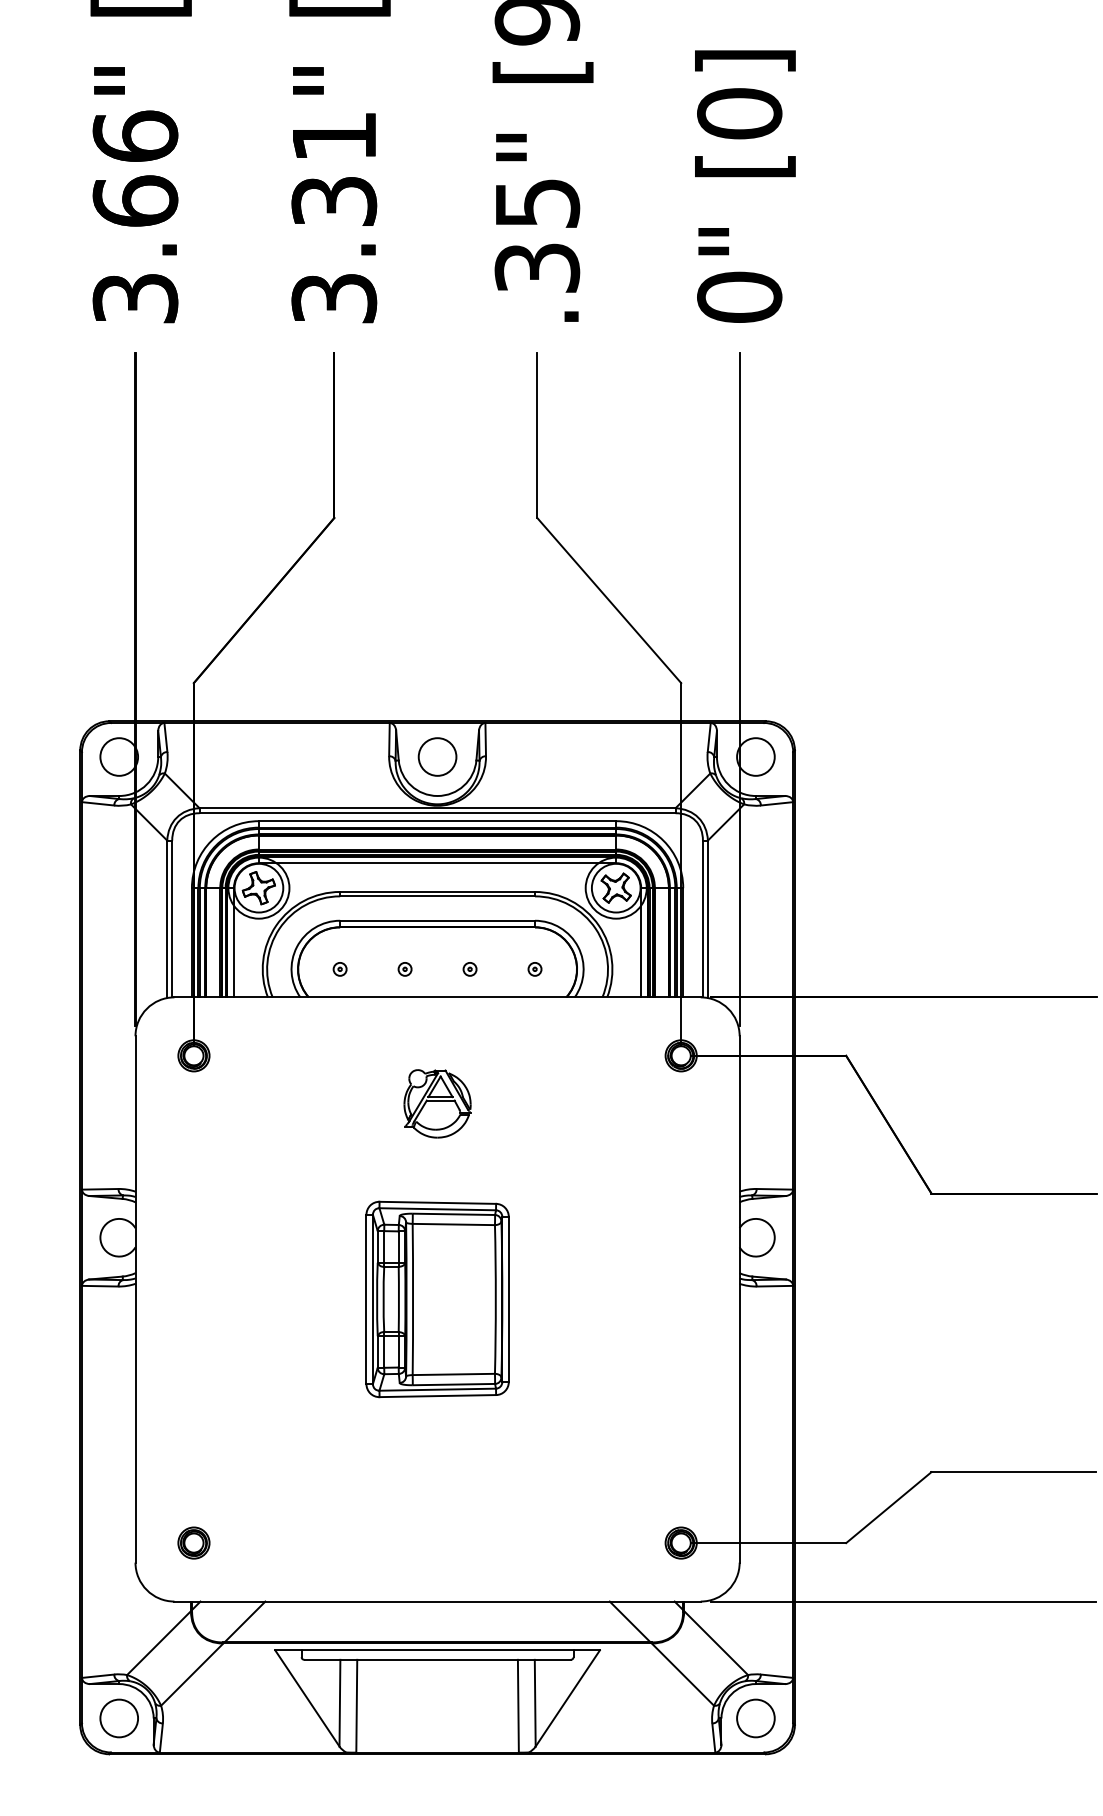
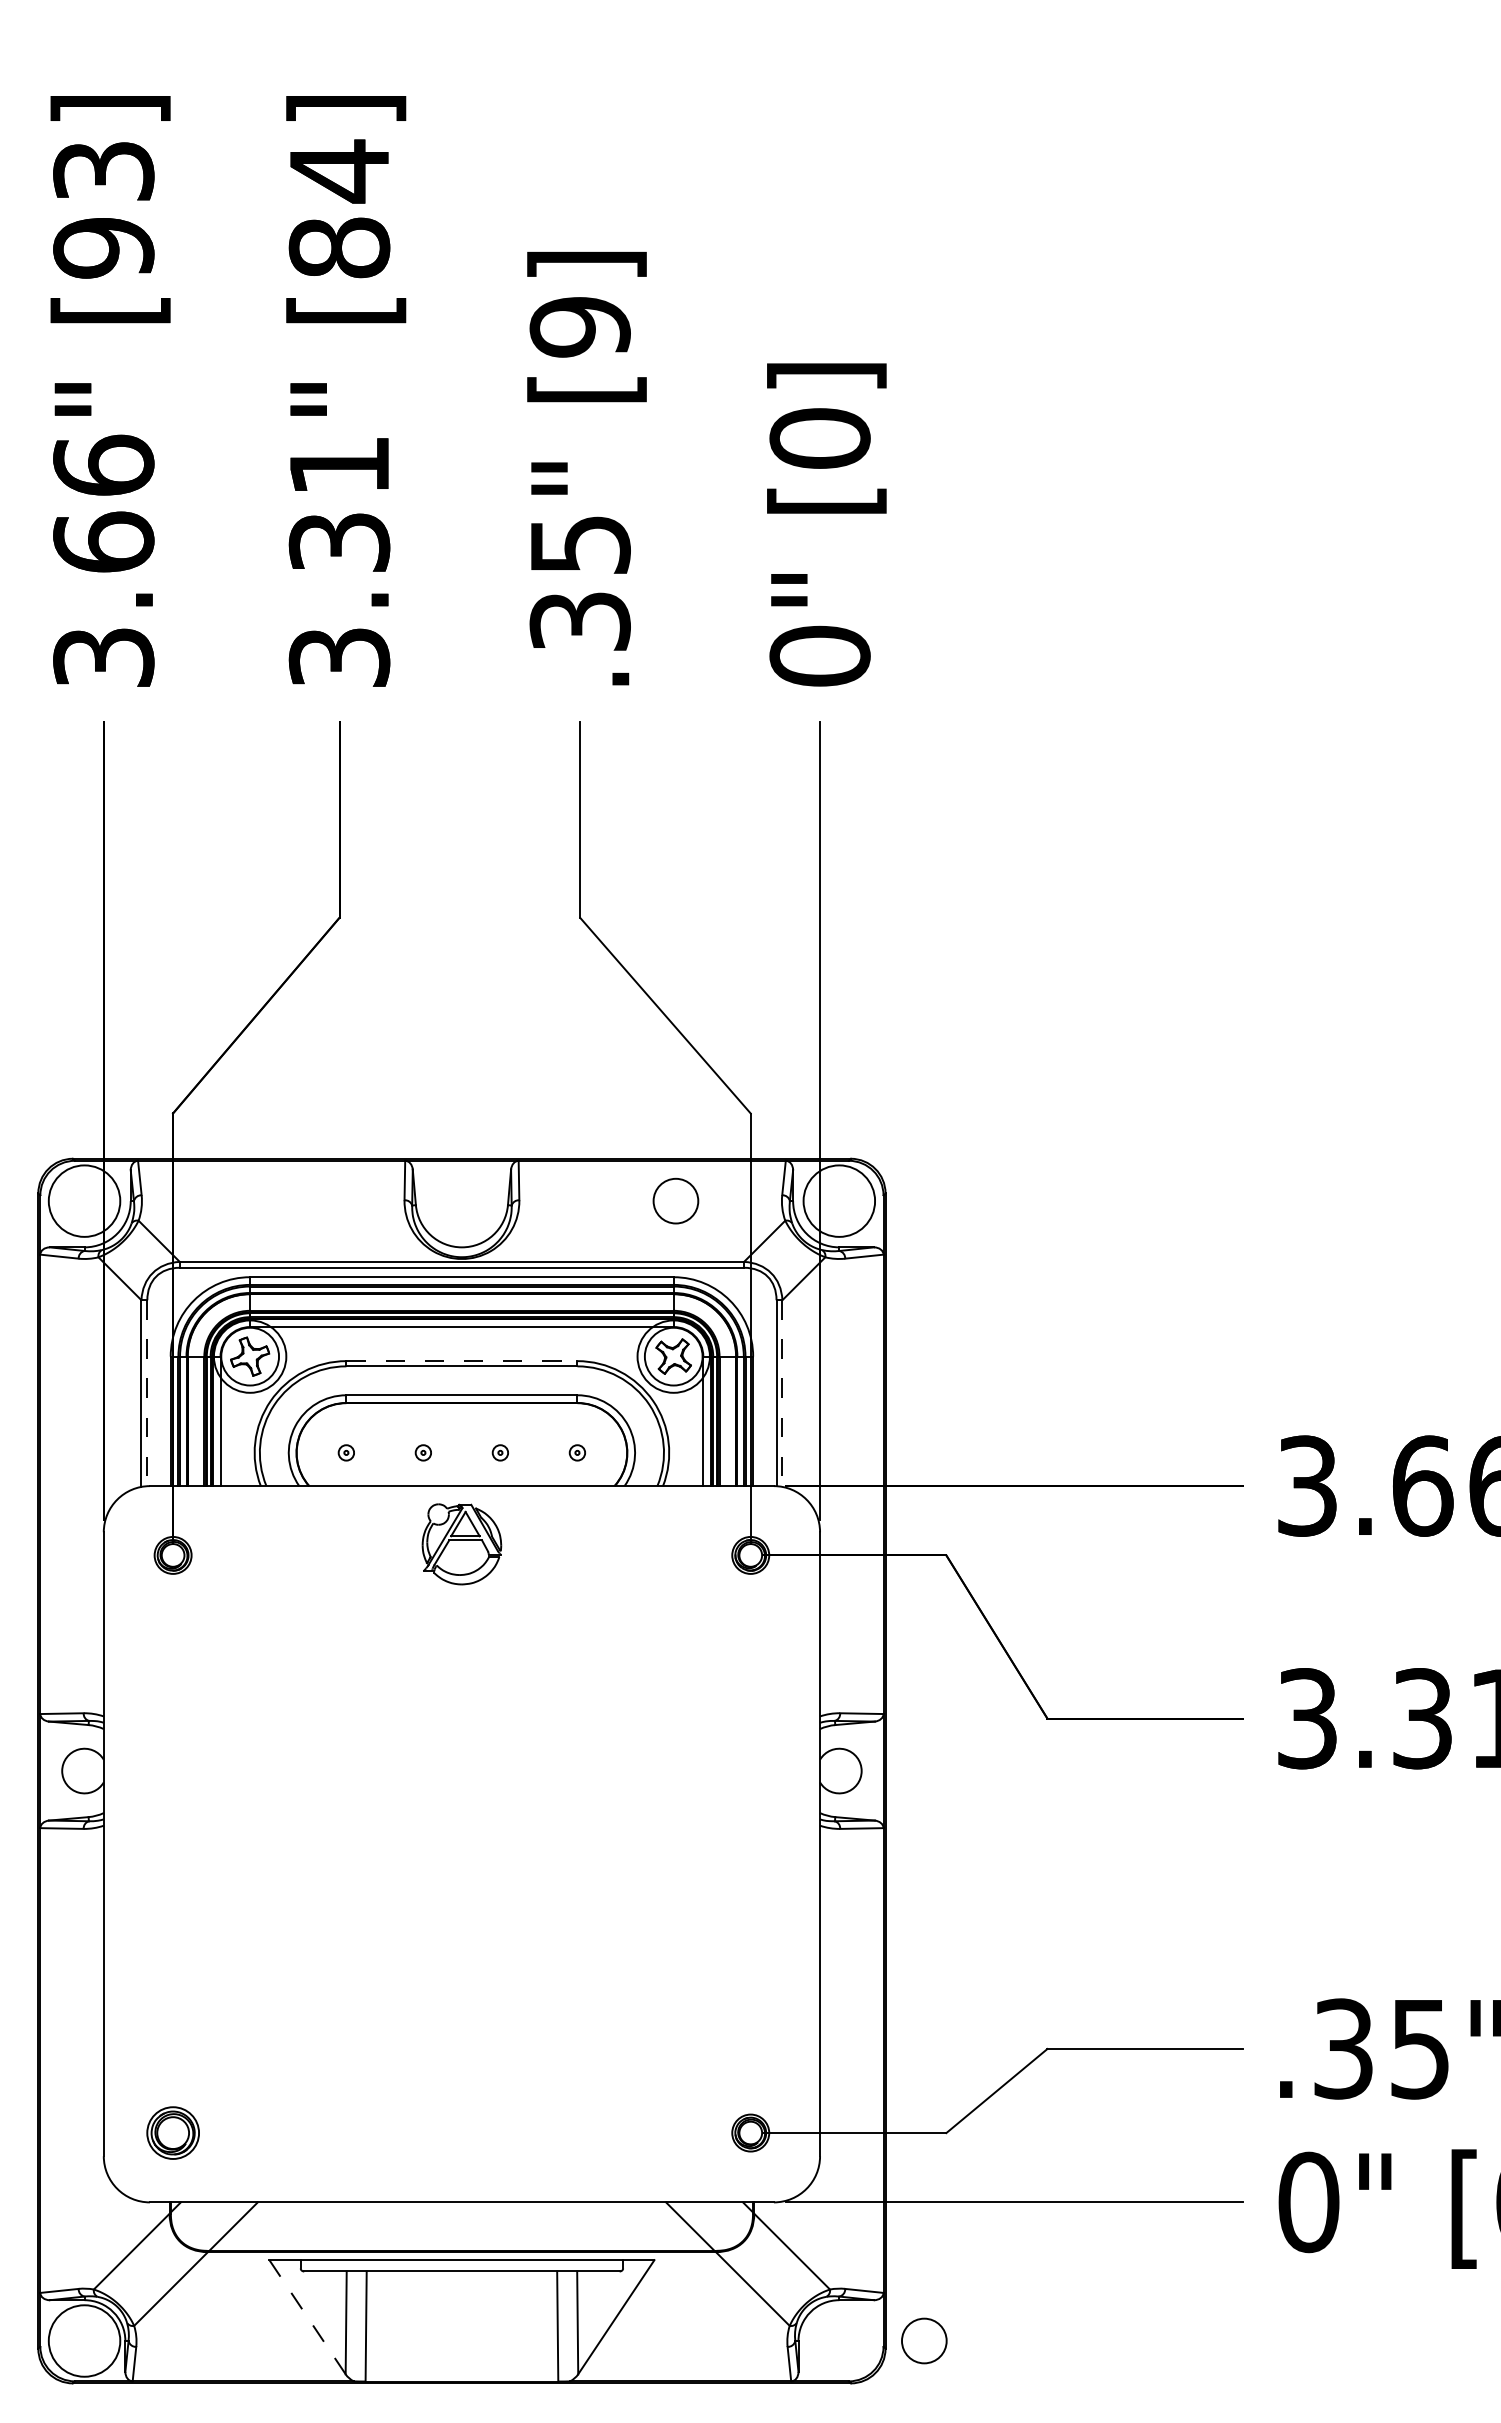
circle: (119, 756) -> (84, 1200), size x1.6
circle: (437, 756) -> (675, 1200), moved
circle: (755, 756) -> (838, 1200), size x1.6
line: (437, 892) -> (461, 1361), solid -> dashed
line: (172, 919) -> (147, 1393), solid -> dashed
line: (707, 920) -> (782, 1394), solid -> dashed
part: (437, 1103) -> (461, 1544), moved
part: (437, 1298) -> (461, 1843), removed
part: (193, 1542) -> (172, 2132), size x1.4
line: (307, 1698) -> (307, 2317), solid -> dashed
circle: (119, 1718) -> (84, 2340), size x1.6
circle: (756, 1718) -> (924, 2340), moved

